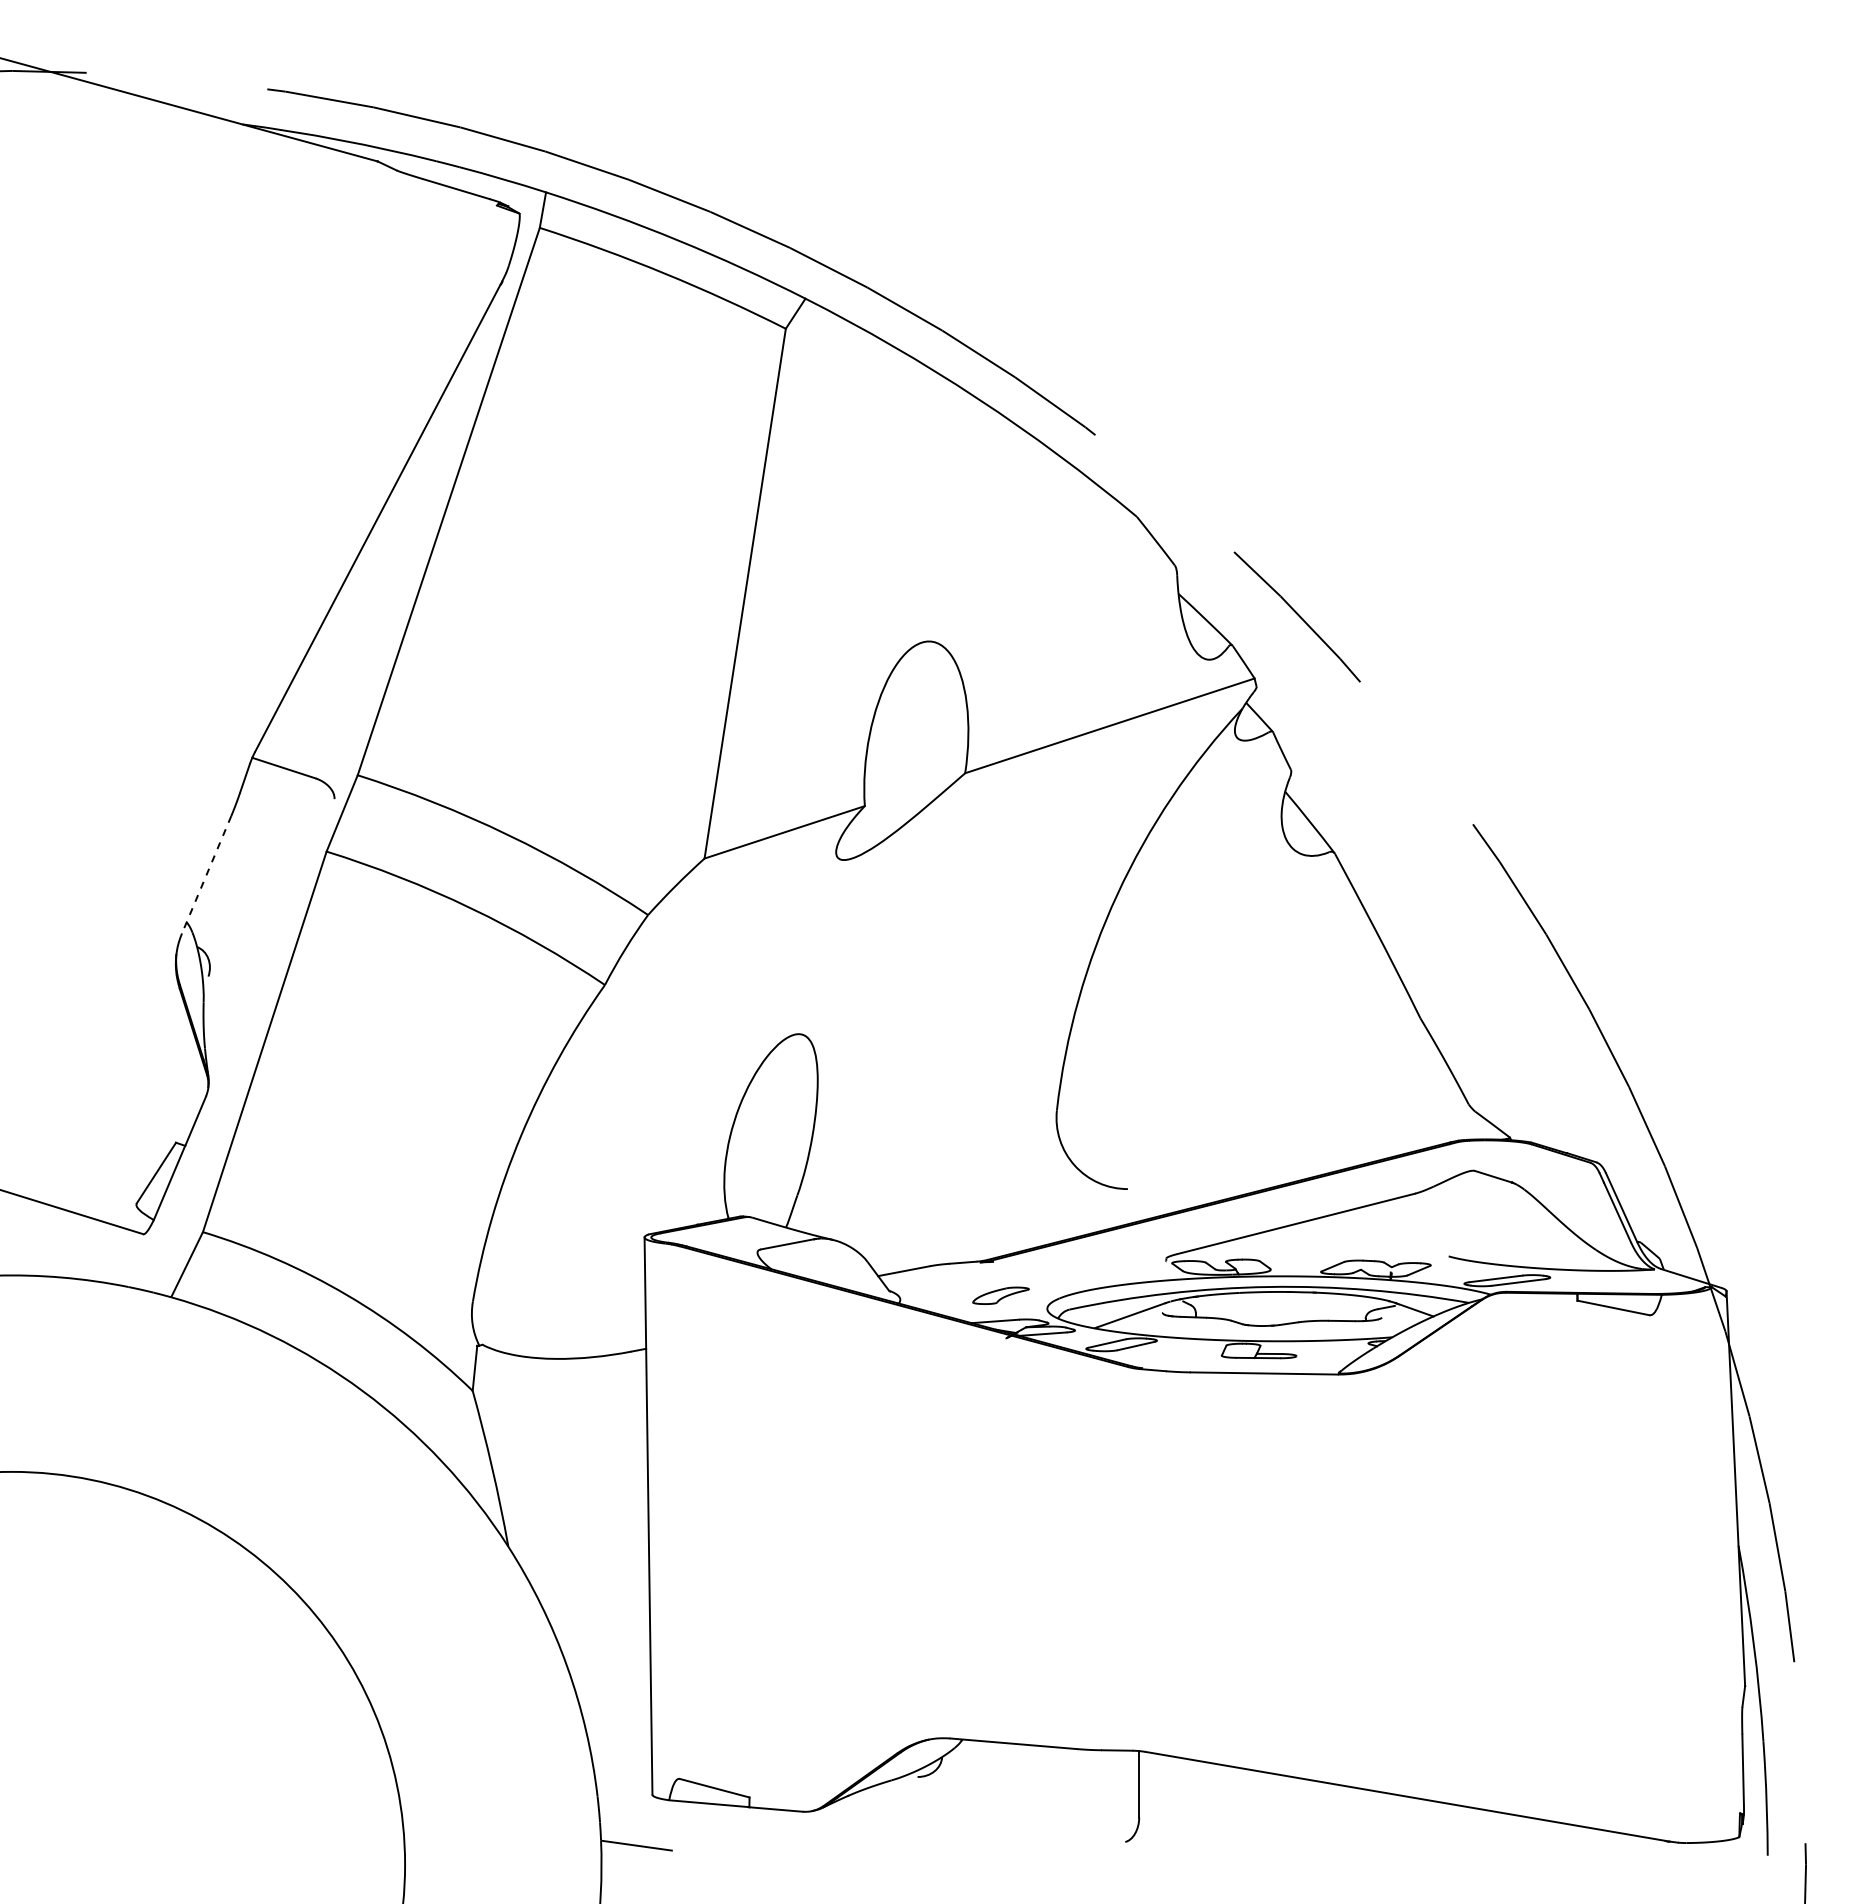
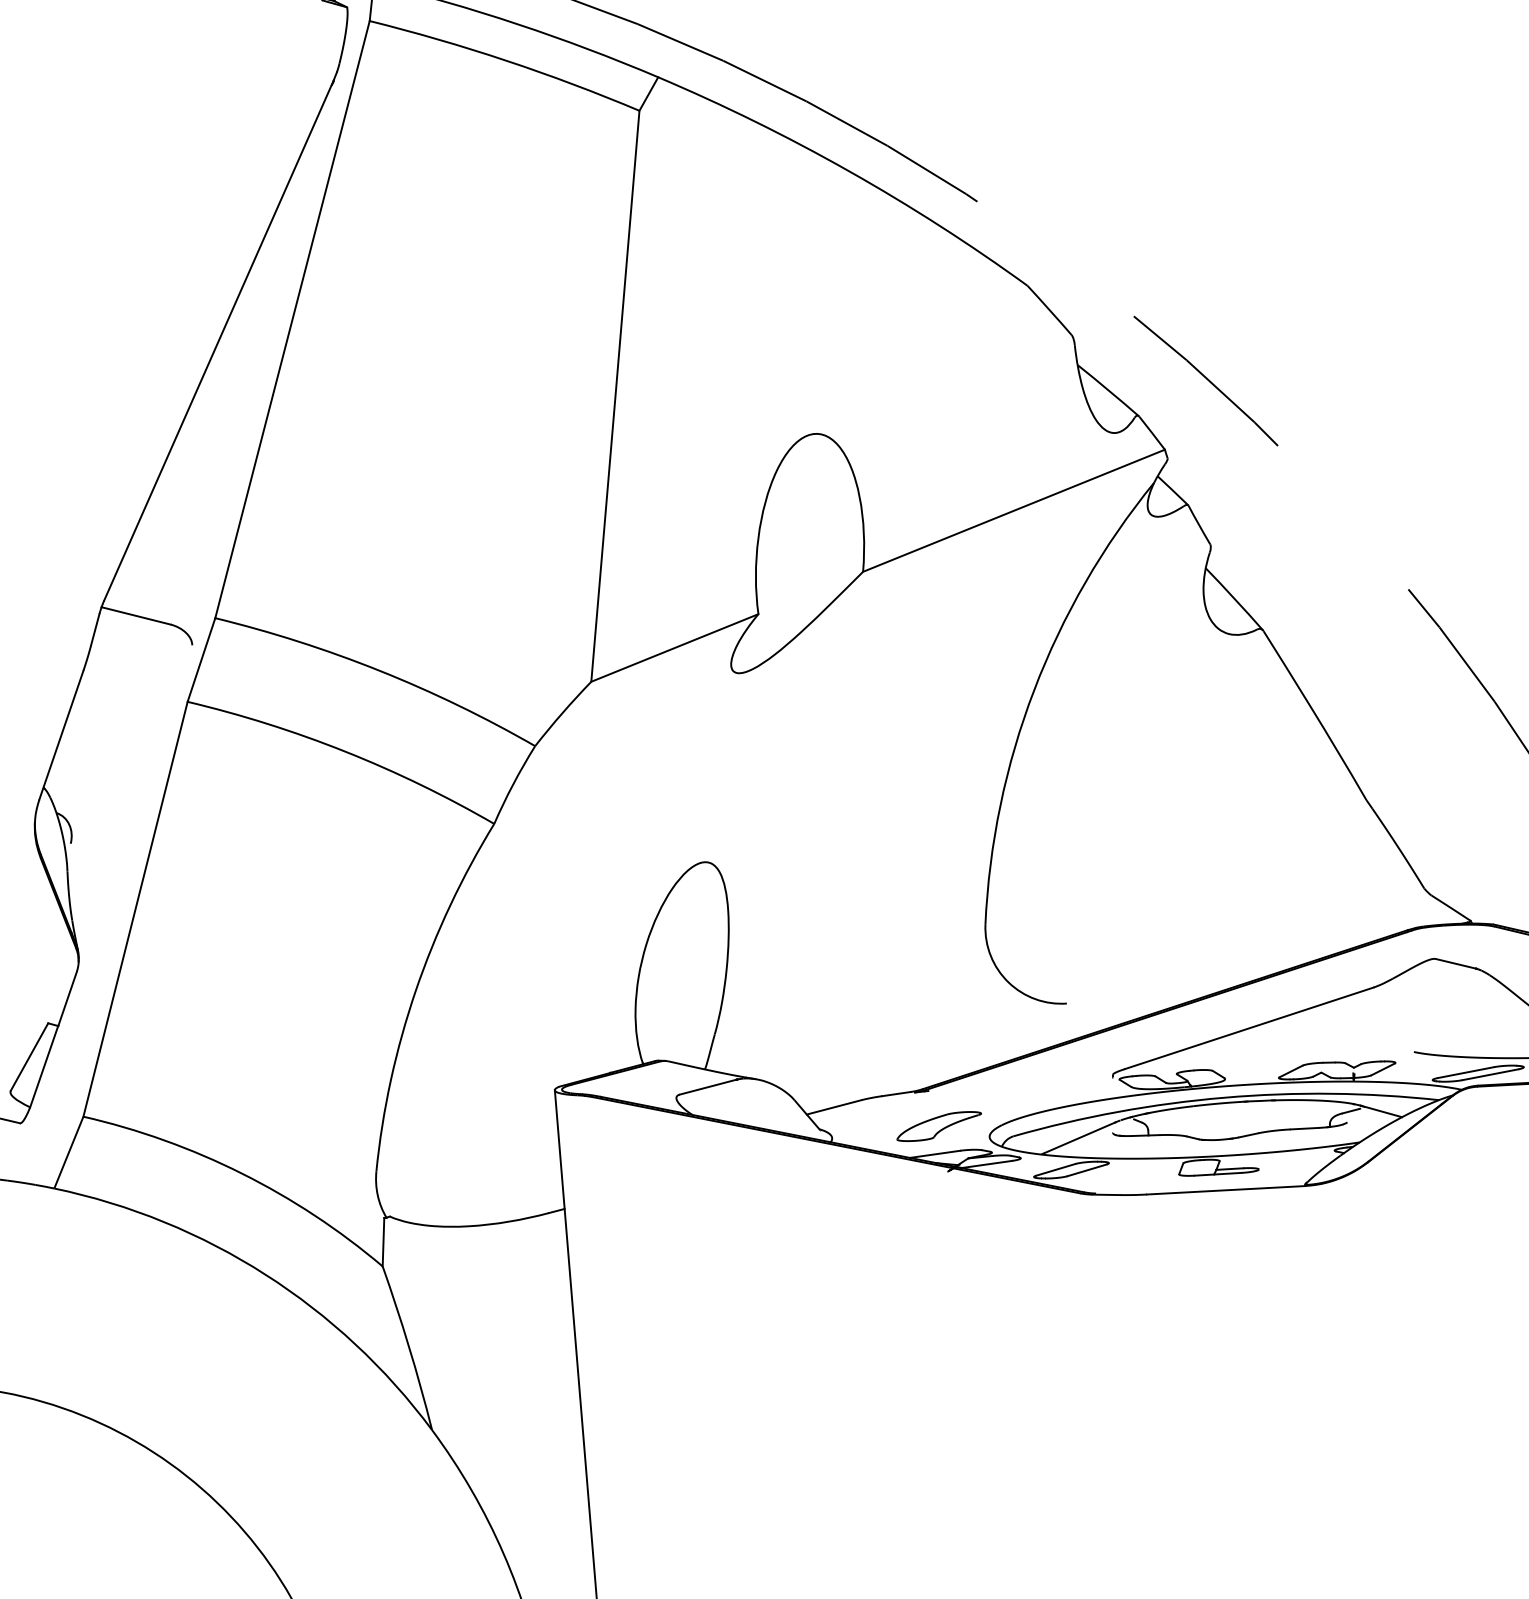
line: (206, 874) -> (61, 735), dashed -> solid
part: (1000, 1295) -> (938, 1126), size x1.43

